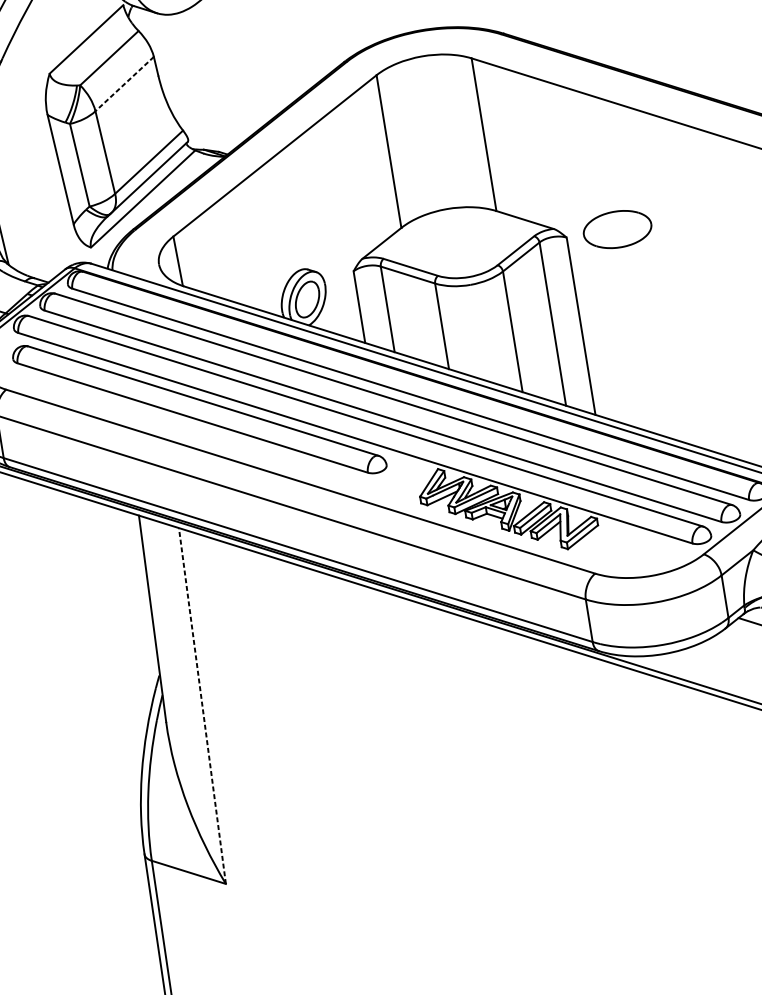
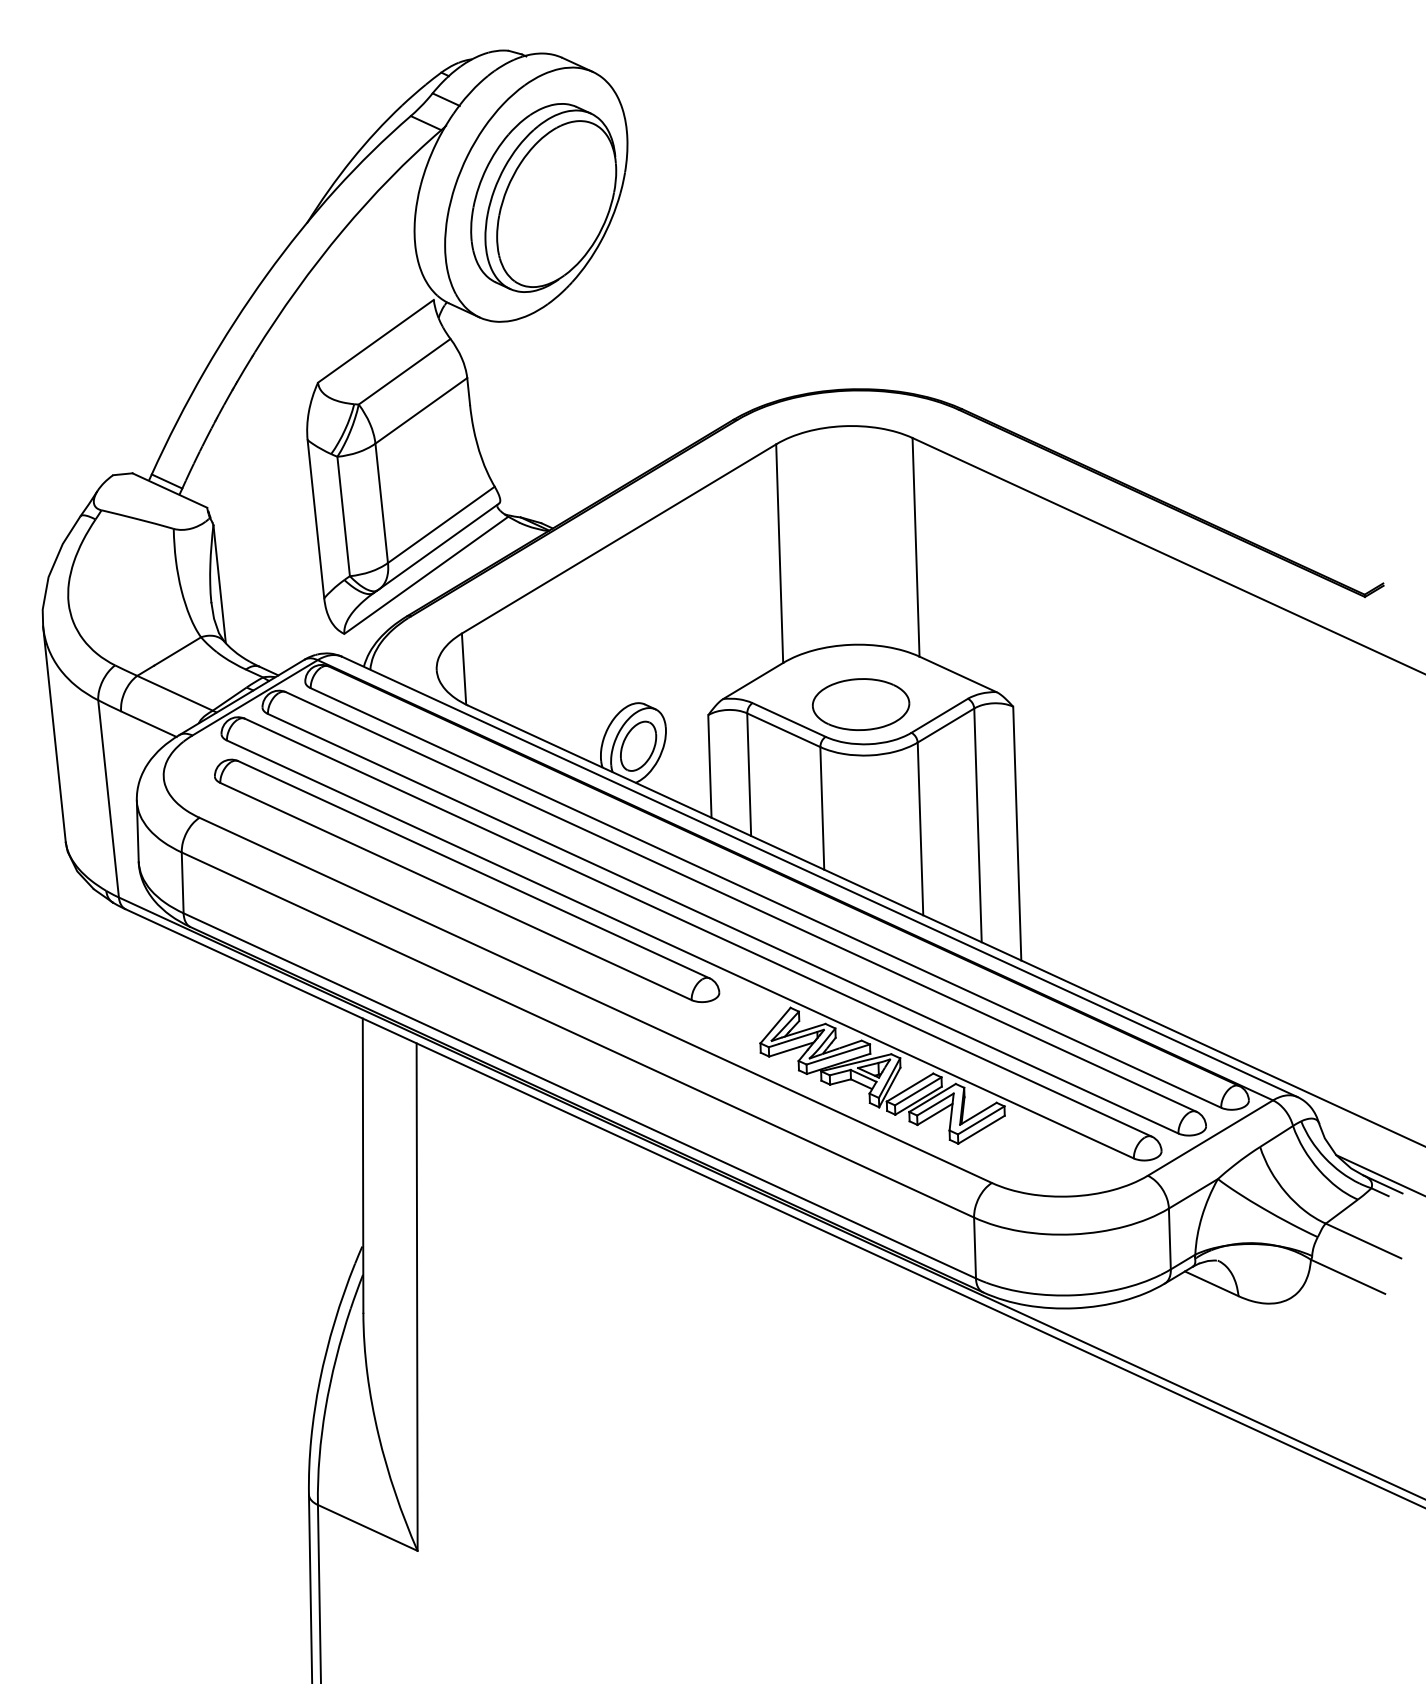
line: (124, 84) -> (420, 411), dashed -> solid
part: (617, 229) -> (861, 704), moved
line: (202, 706) -> (417, 1297), dashed -> solid

